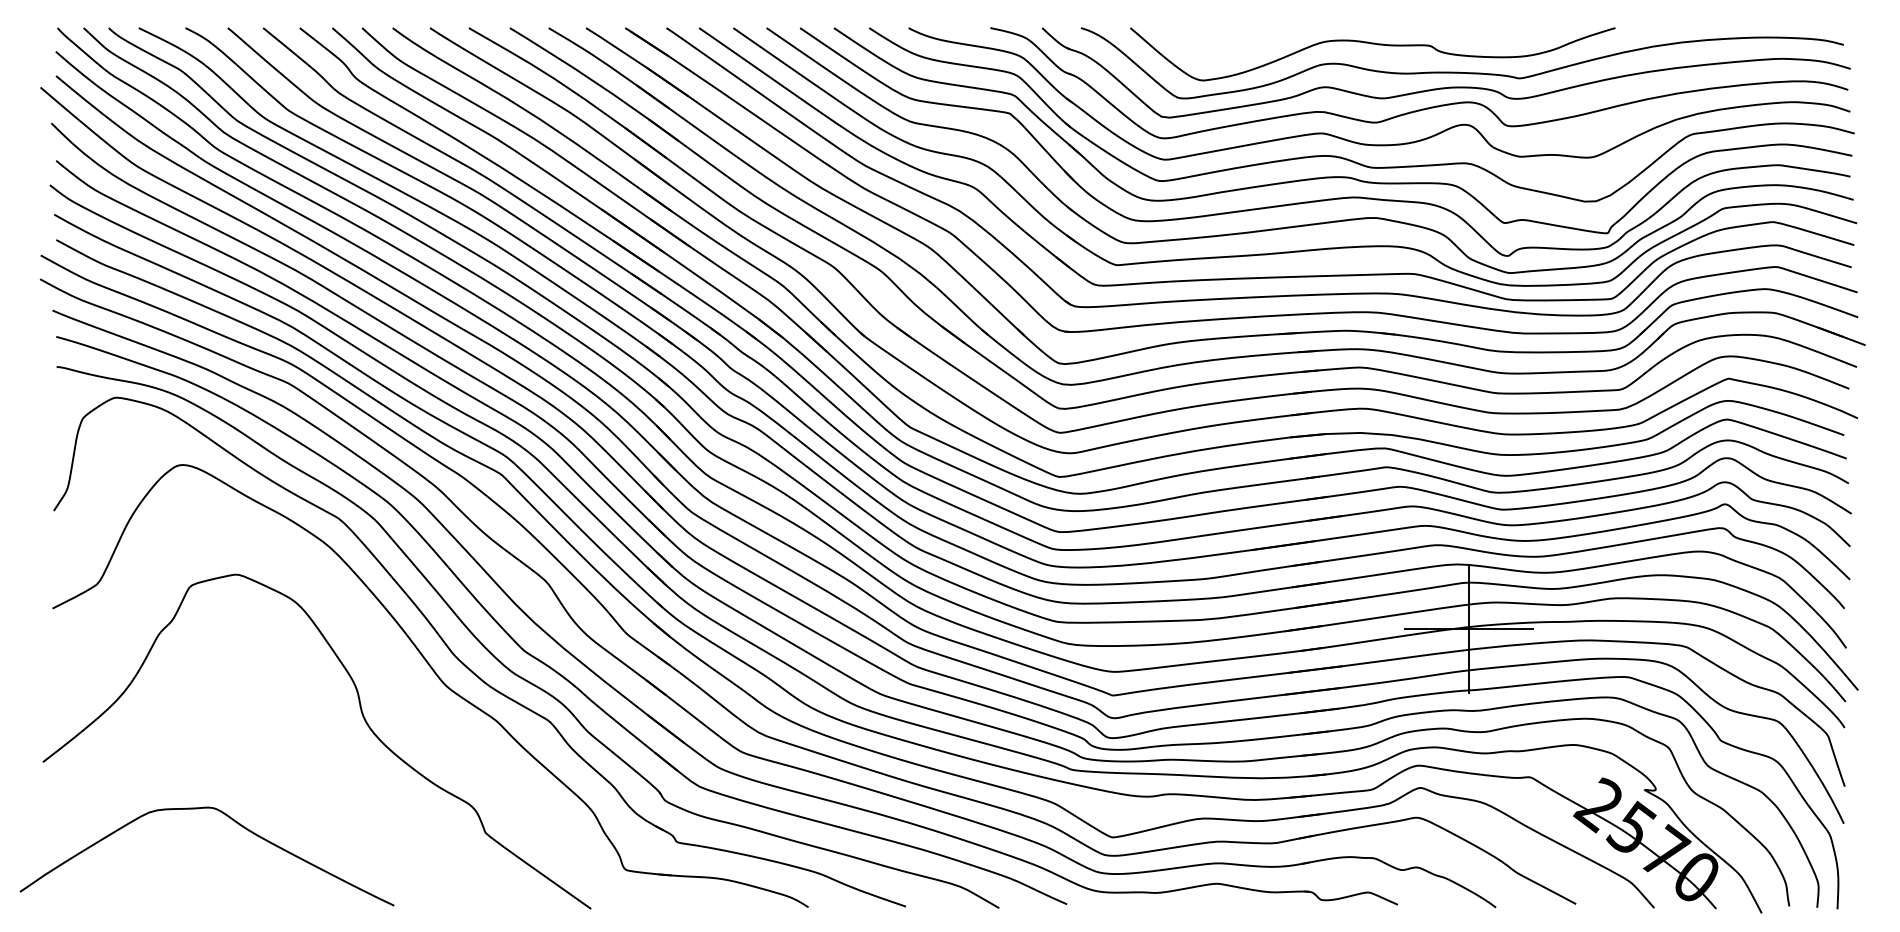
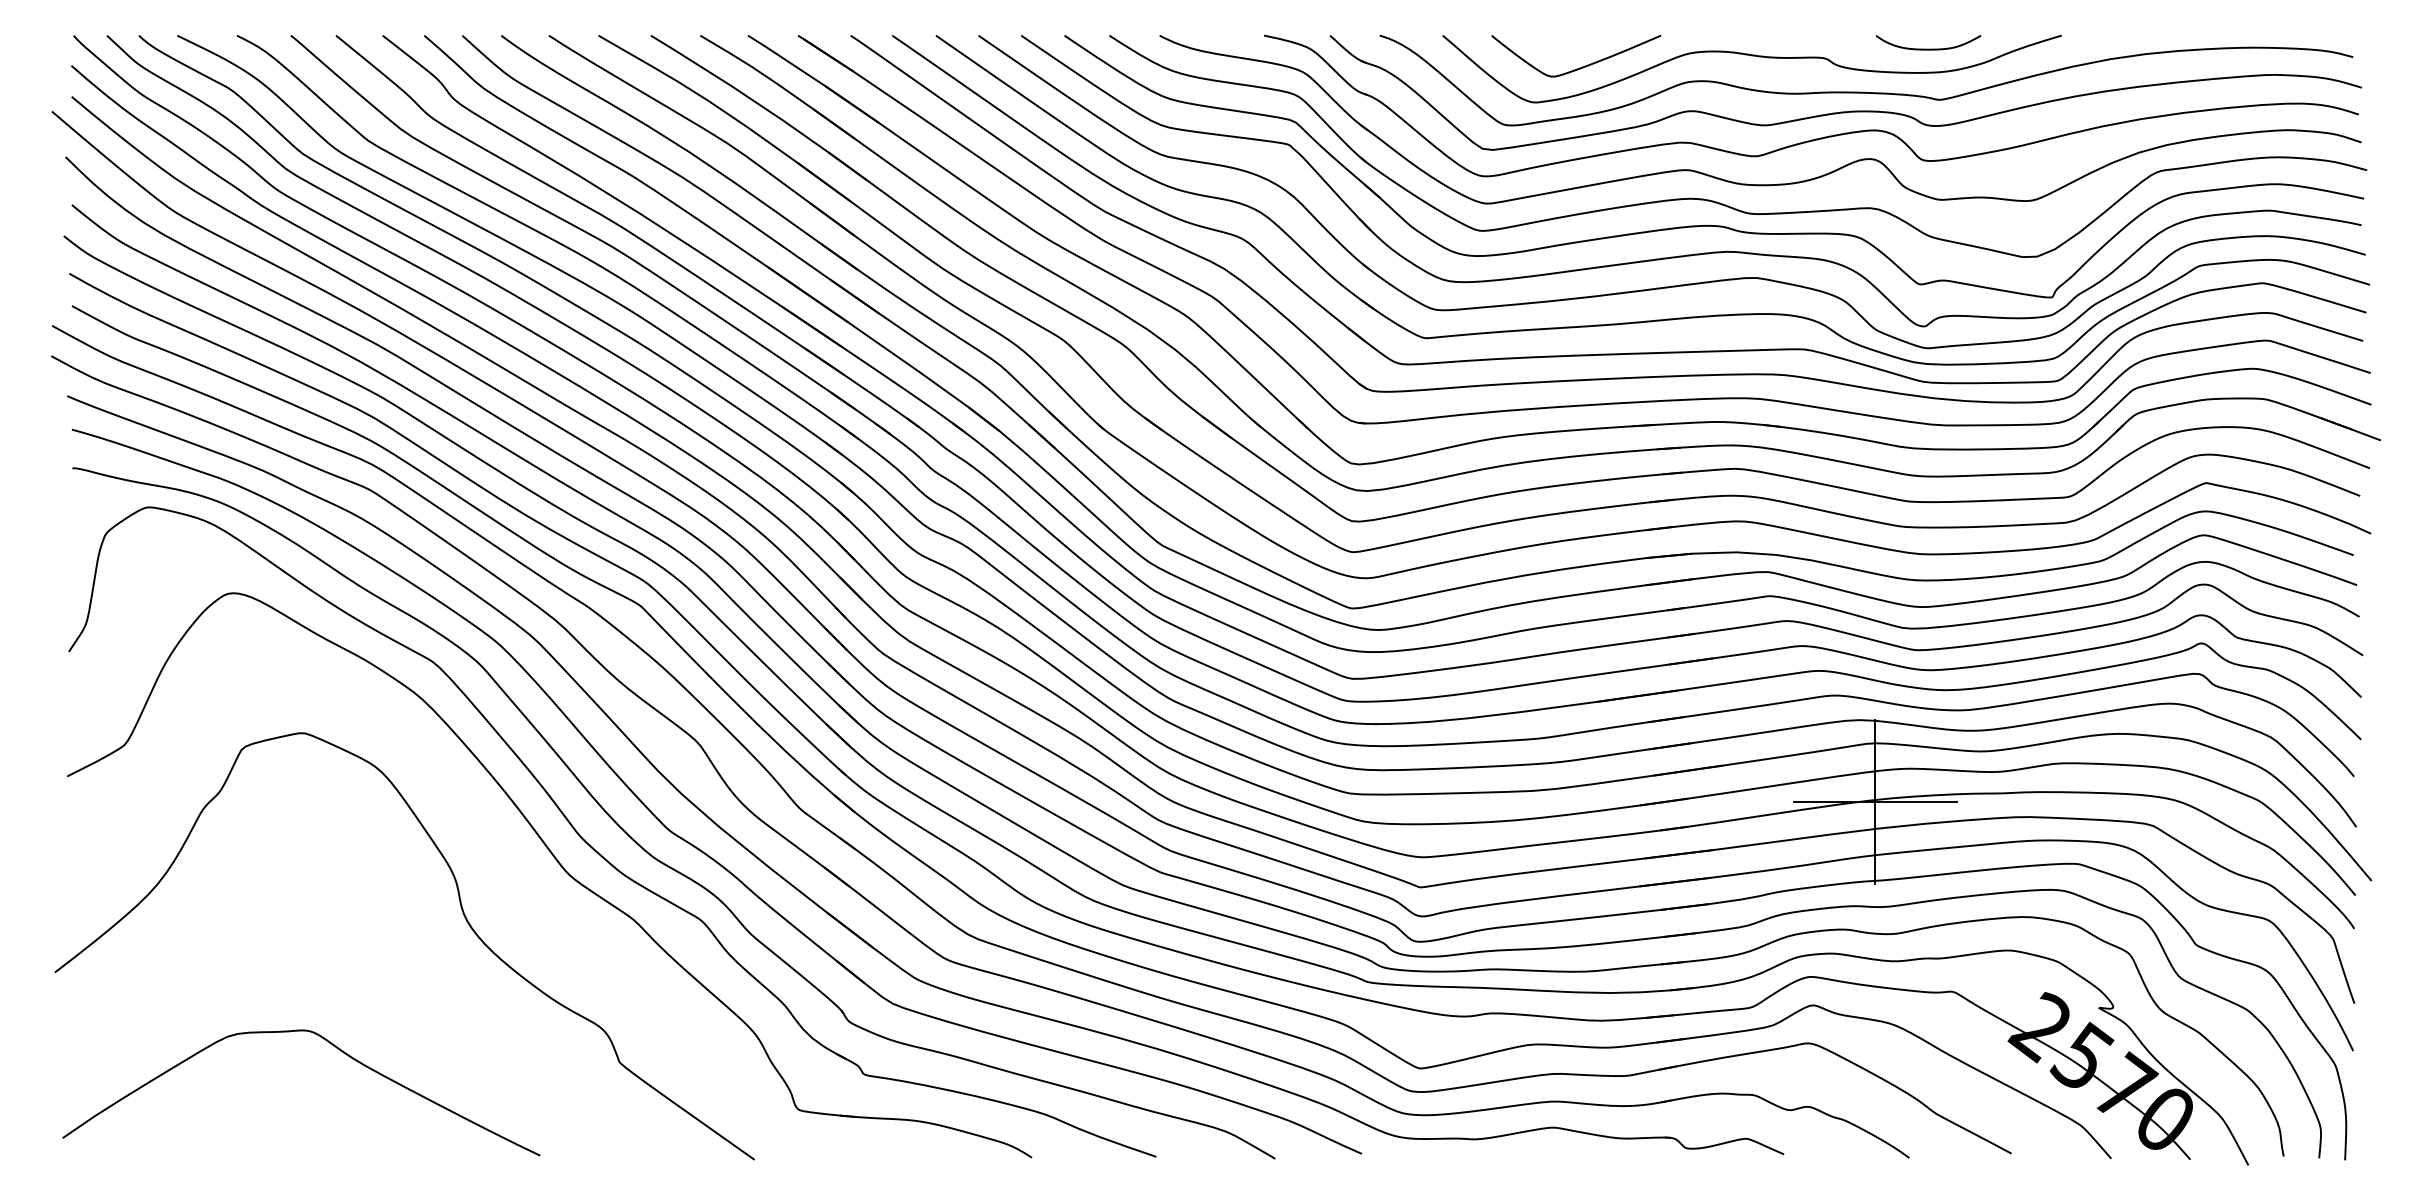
curve: (1511, 38) -> (1928, 48), added
curve: (1237, 53) -> (1579, 67), added
curve: (232, 820) -> (333, 1046), moved

